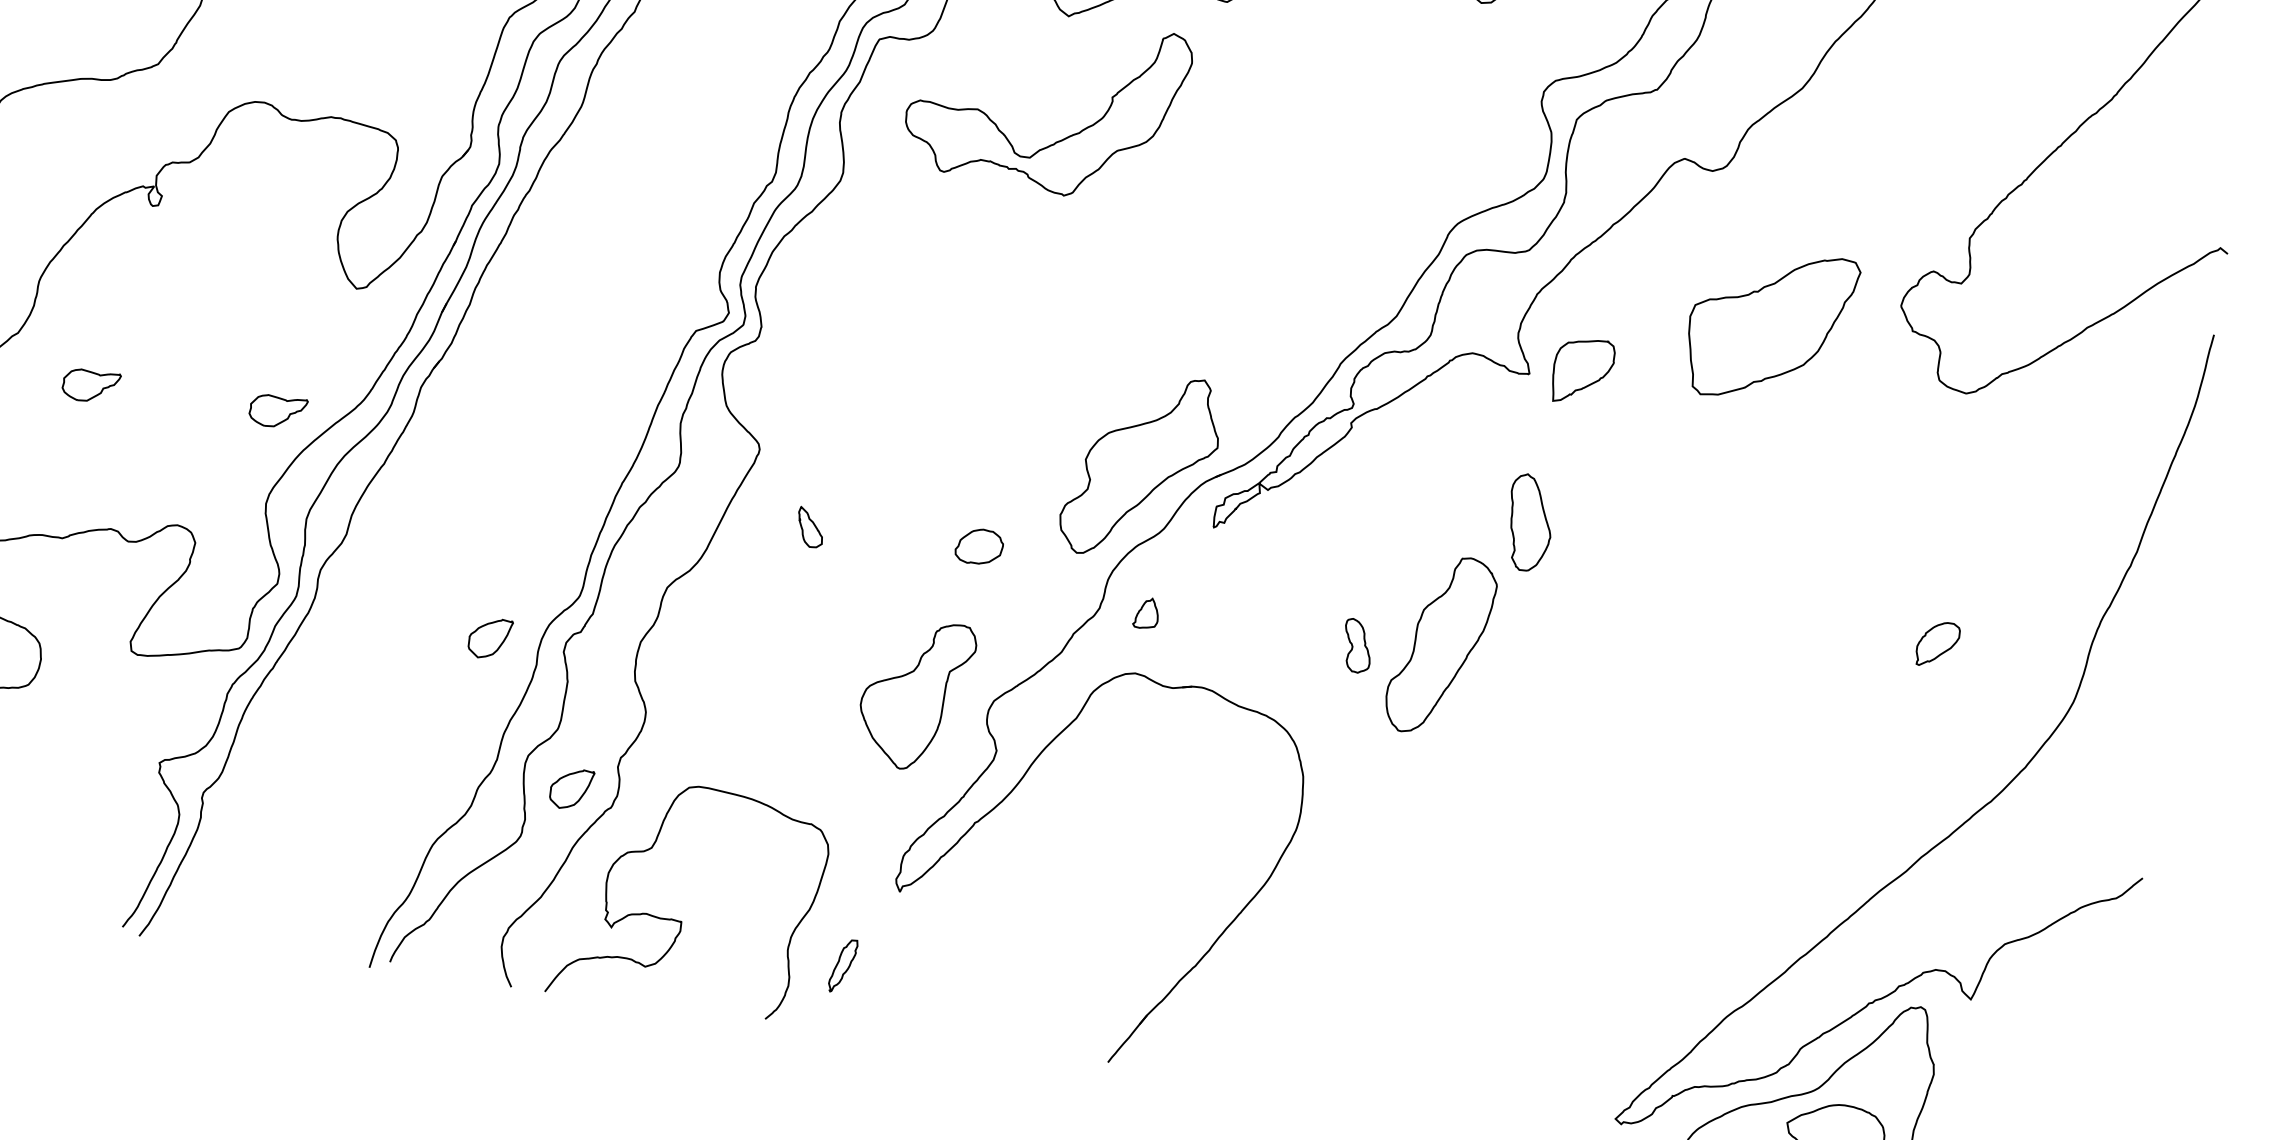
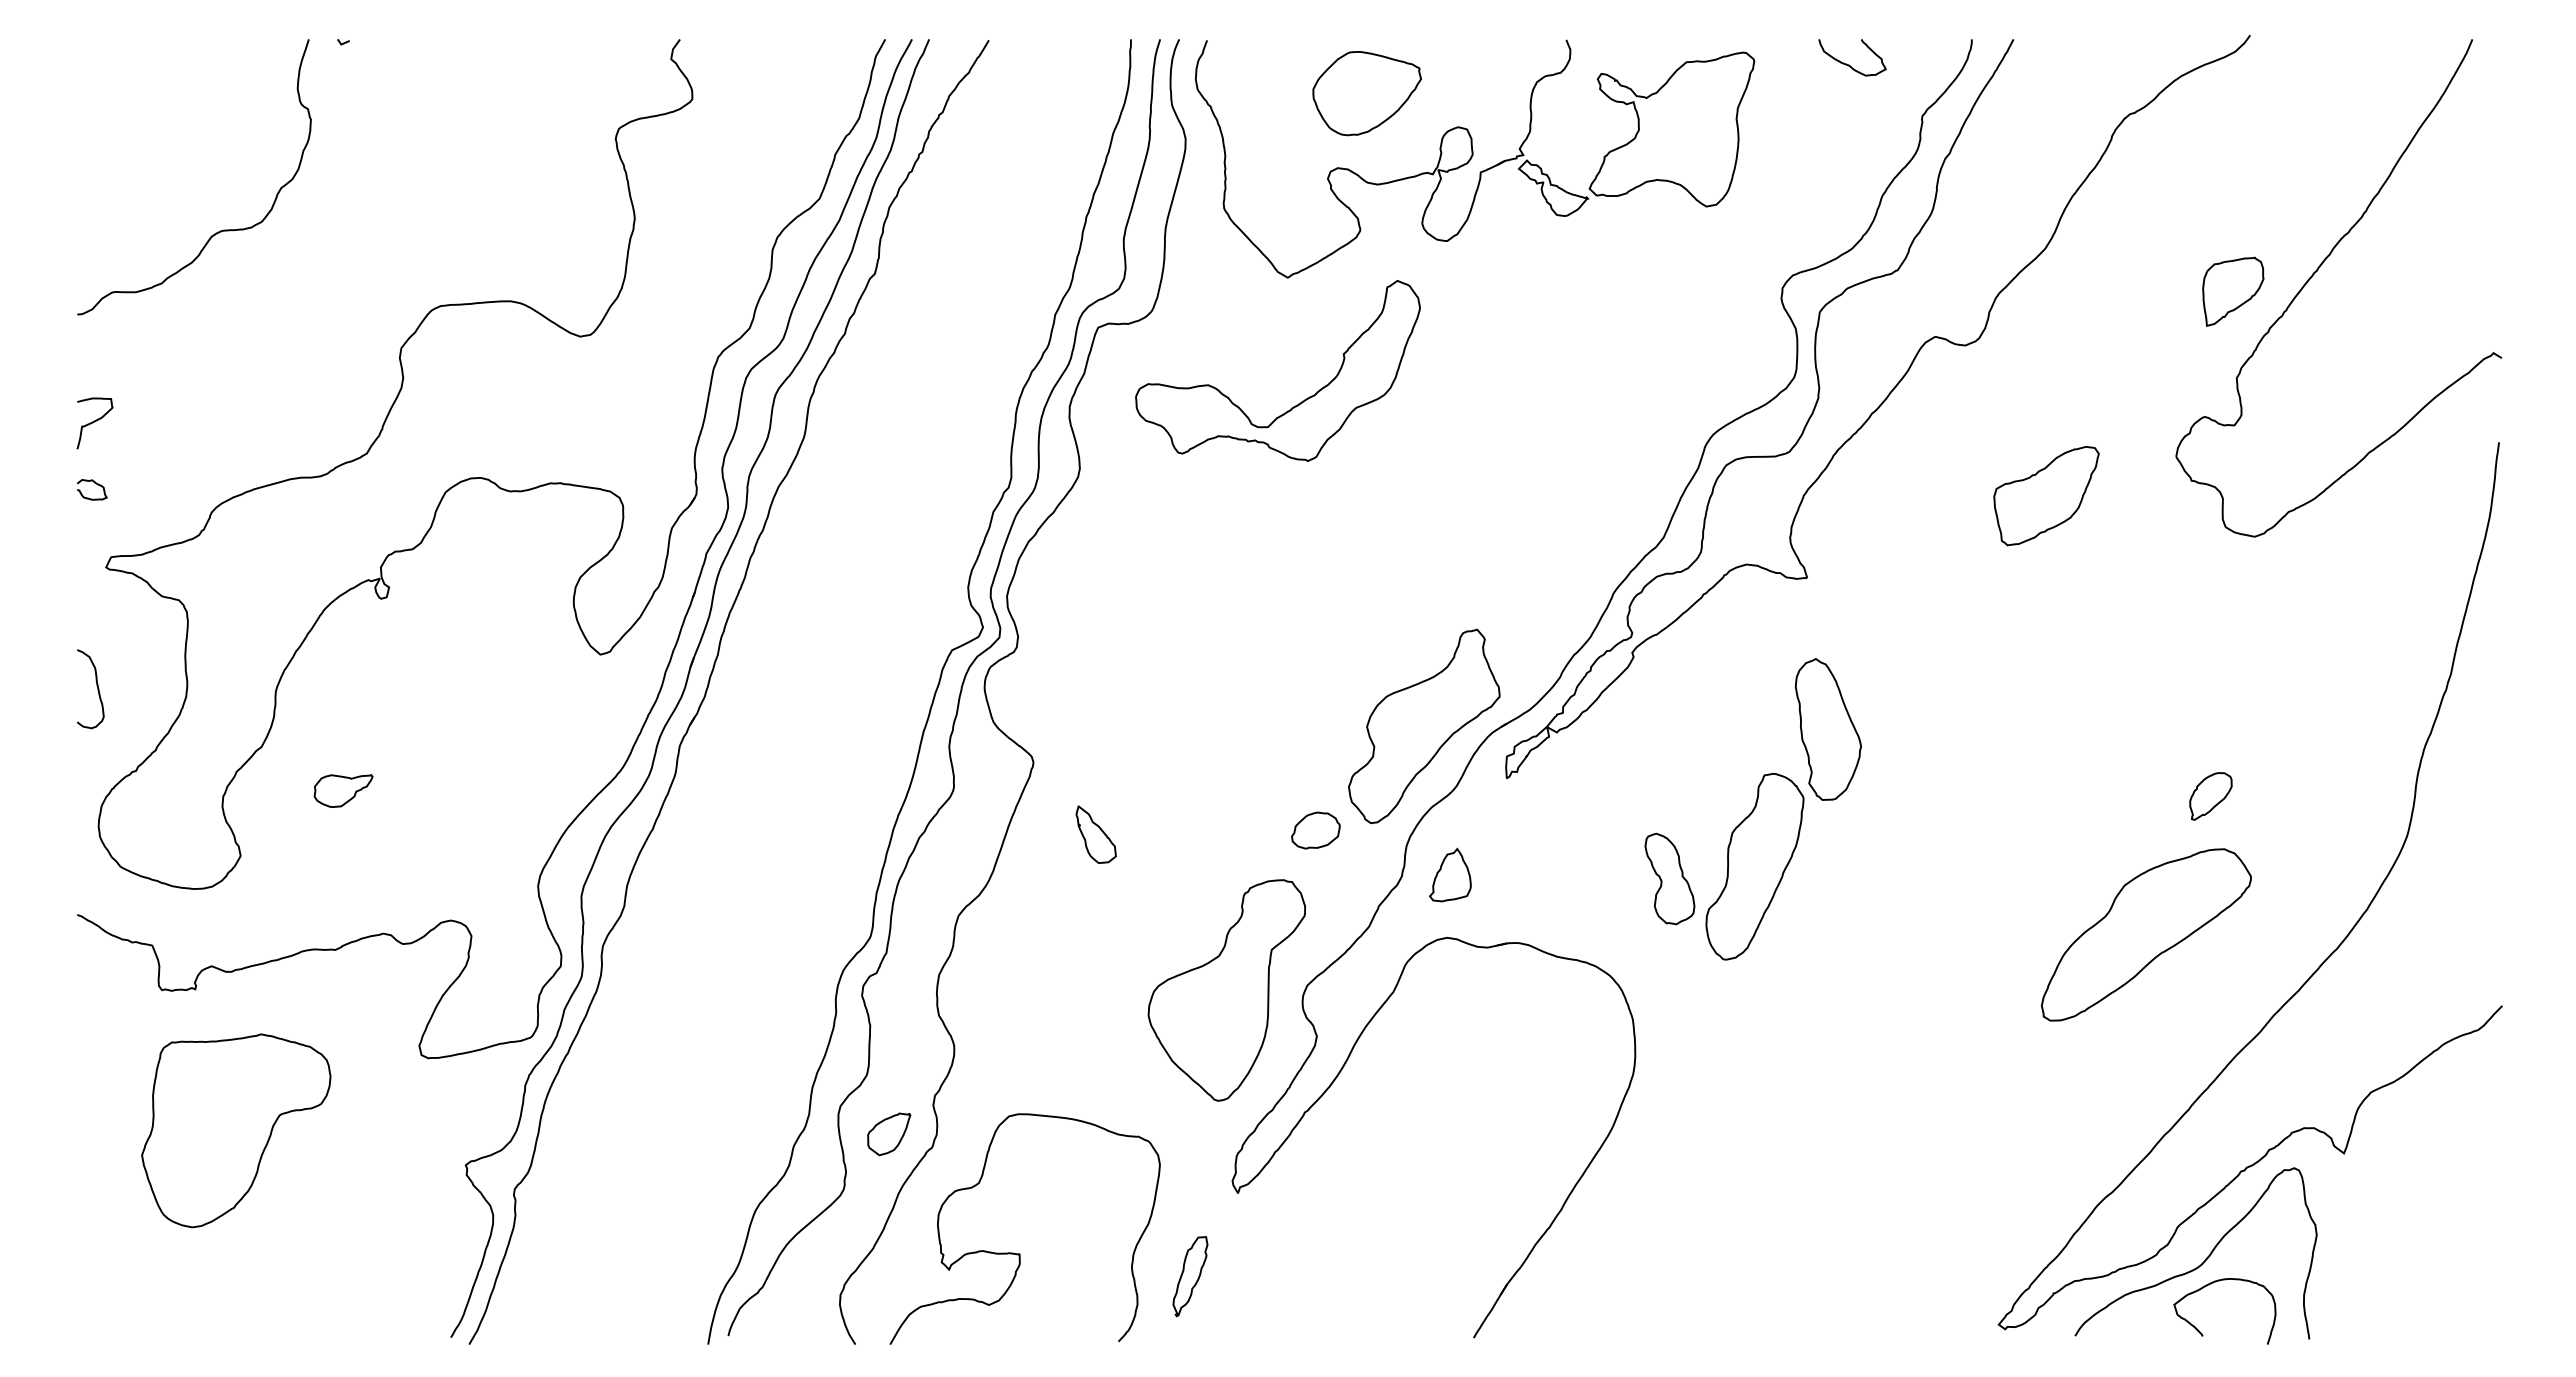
part: (1770, 327) -> (2046, 496), size x0.62
part: (1583, 371) -> (2233, 291), moved
part: (278, 411) -> (537, 790), removed
part: (1529, 522) -> (1827, 729), size x1.43
part: (809, 527) -> (1095, 834), size x1.43
part: (979, 546) -> (1315, 830), moved
part: (1146, 612) -> (1450, 874), size x1.67
part: (490, 638) -> (785, 992), removed
part: (1937, 644) -> (2210, 796), moved
part: (1357, 645) -> (1669, 878), size x1.67
part: (915, 695) -> (1226, 990), size x1.43
part: (1809, 762) -> (2146, 934), added
part: (843, 965) -> (1190, 1276), size x1.43

